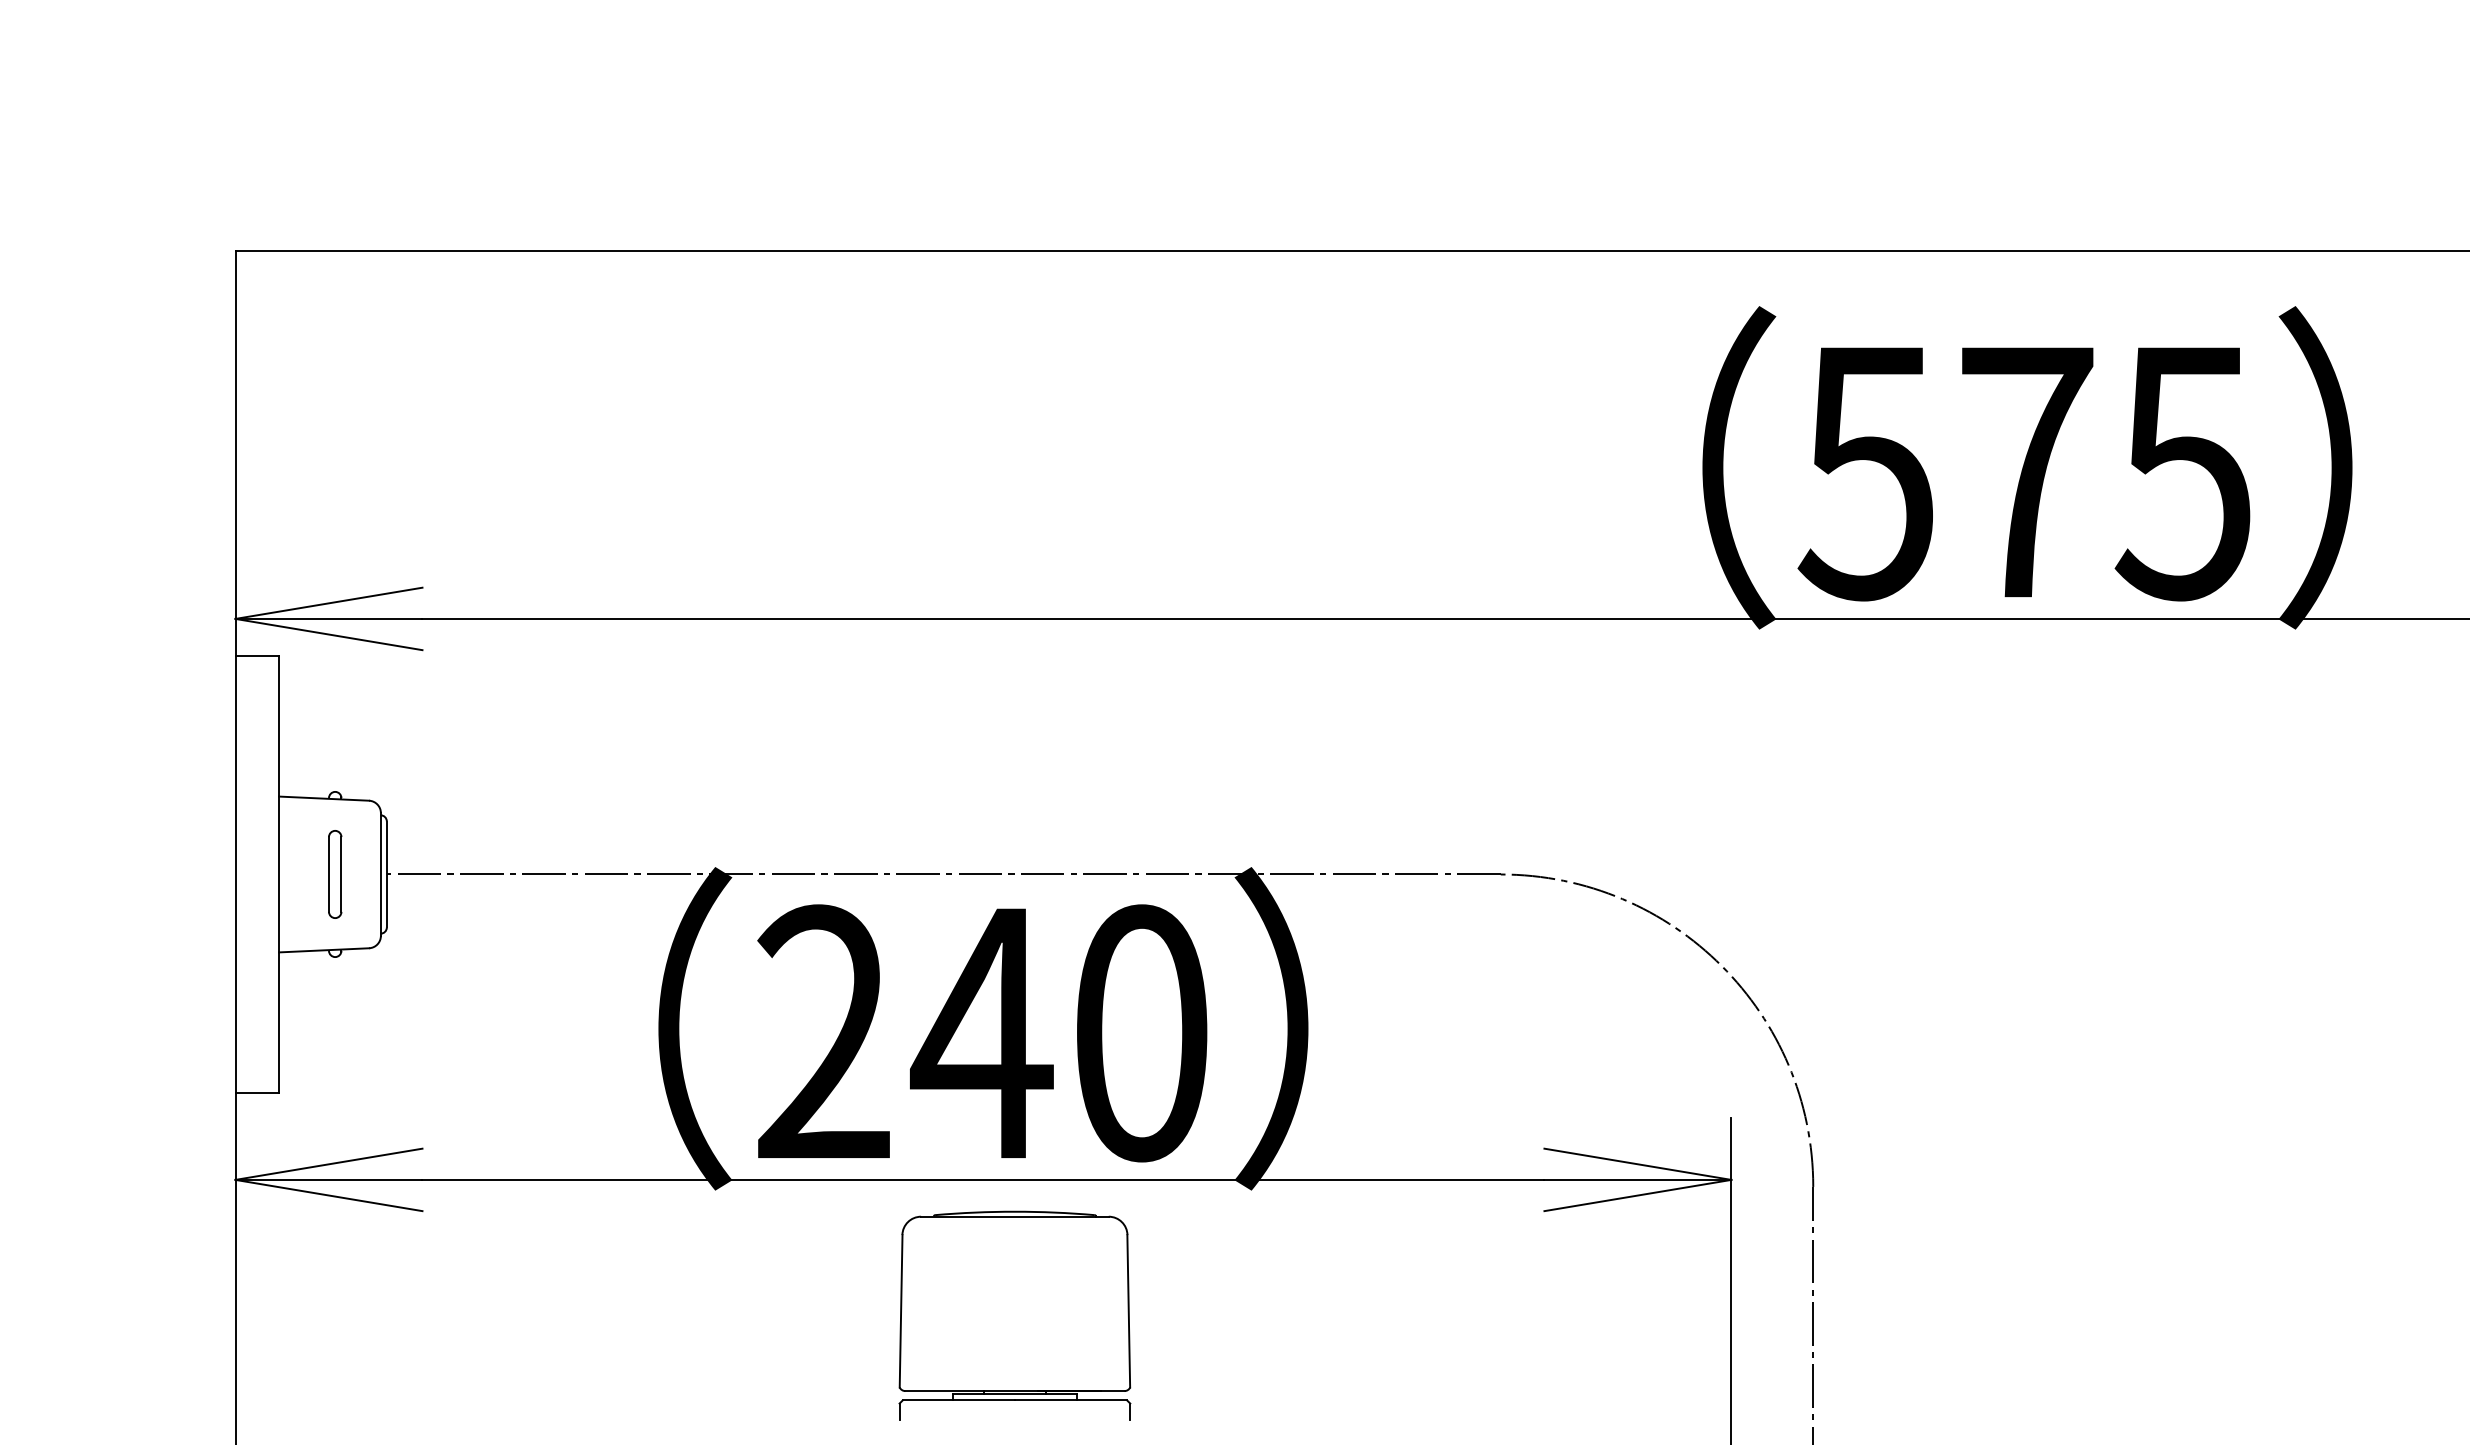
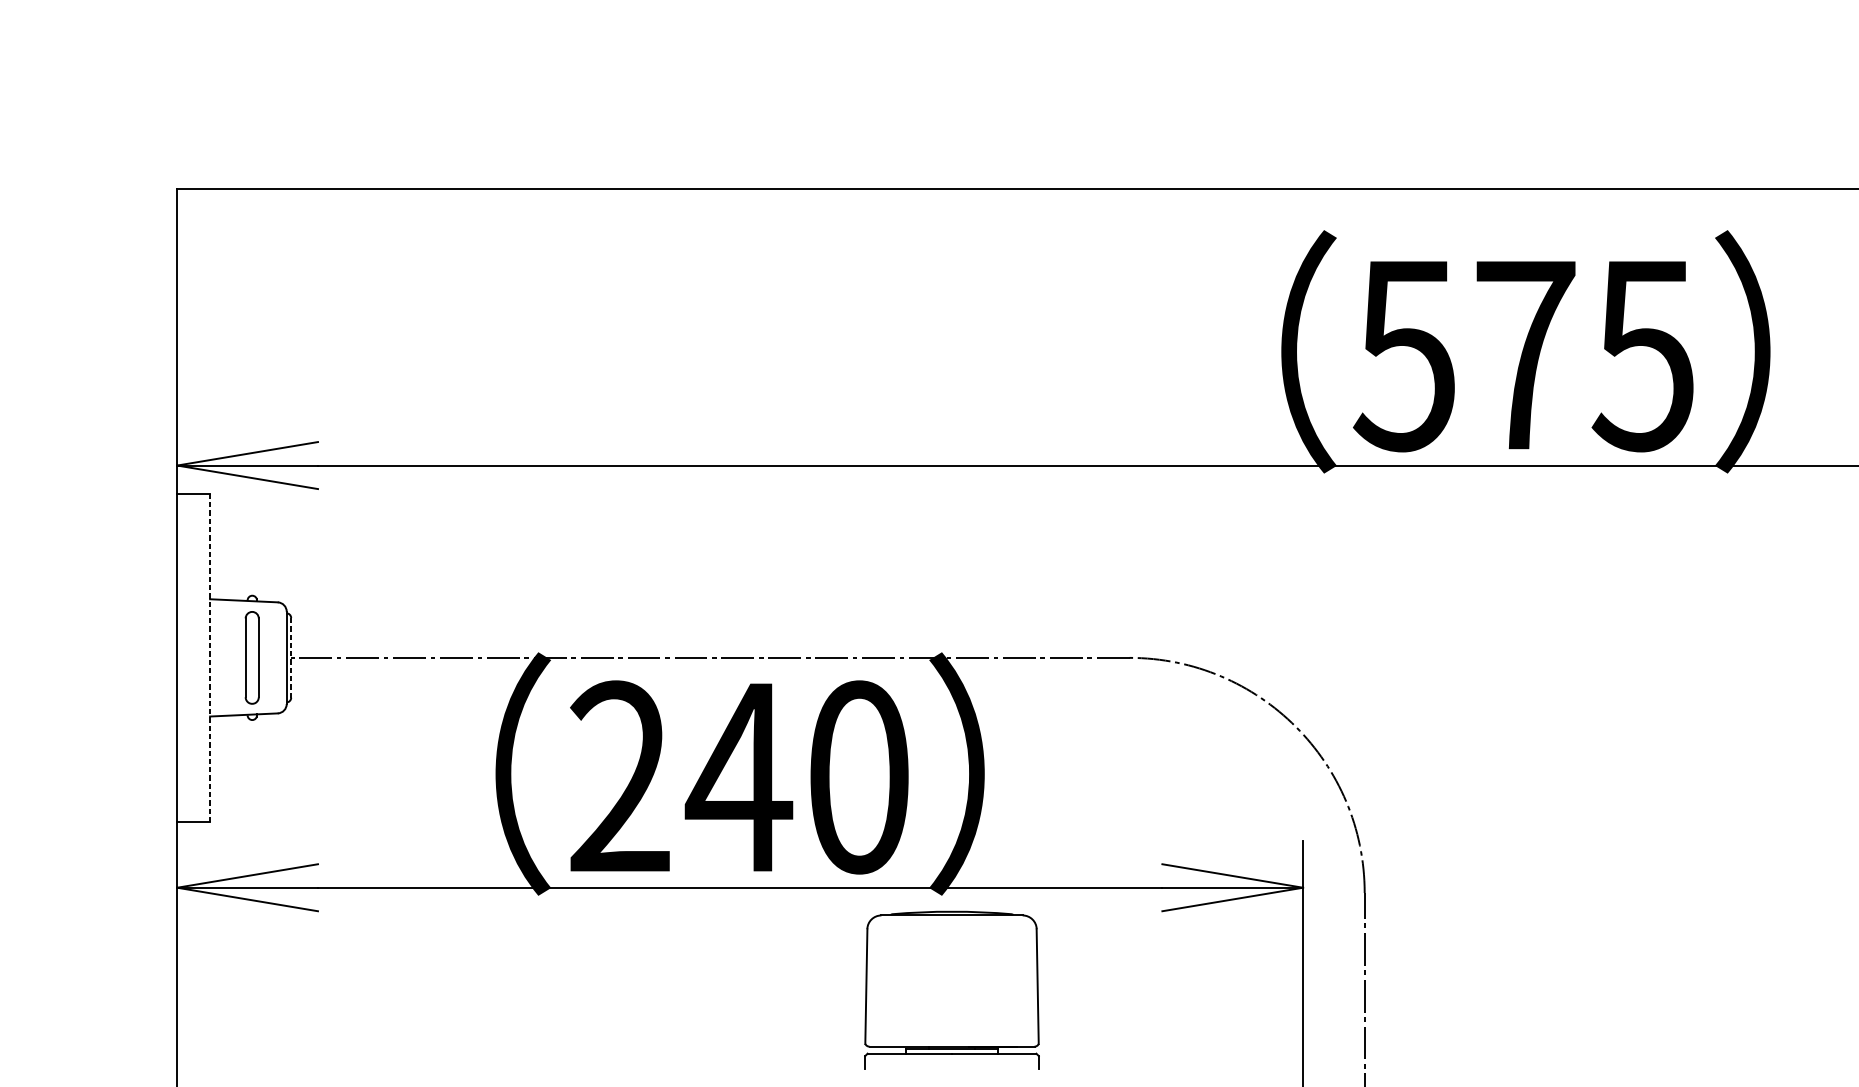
line: (279, 873) -> (210, 657), solid -> dashed
part: (335, 874) -> (252, 657), size x1.4
line: (386, 874) -> (290, 657), solid -> dashed
part: (1014, 1315) -> (951, 989), moved

